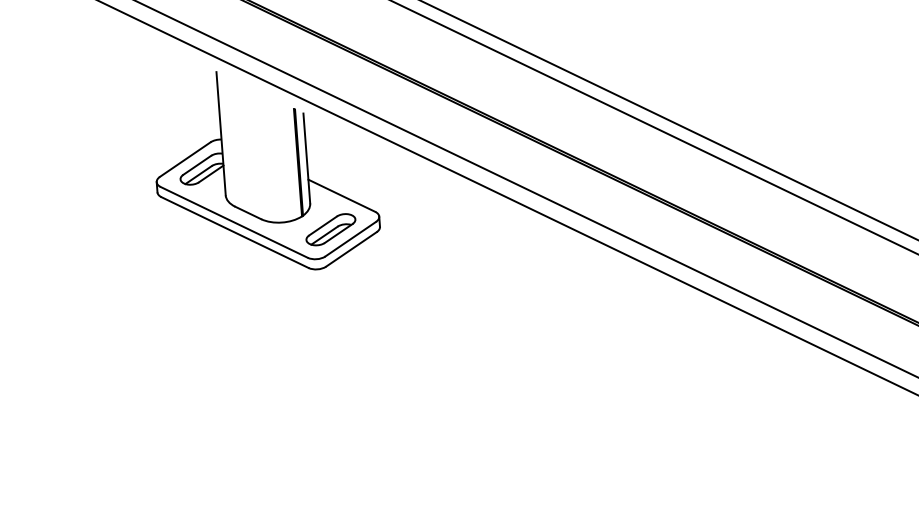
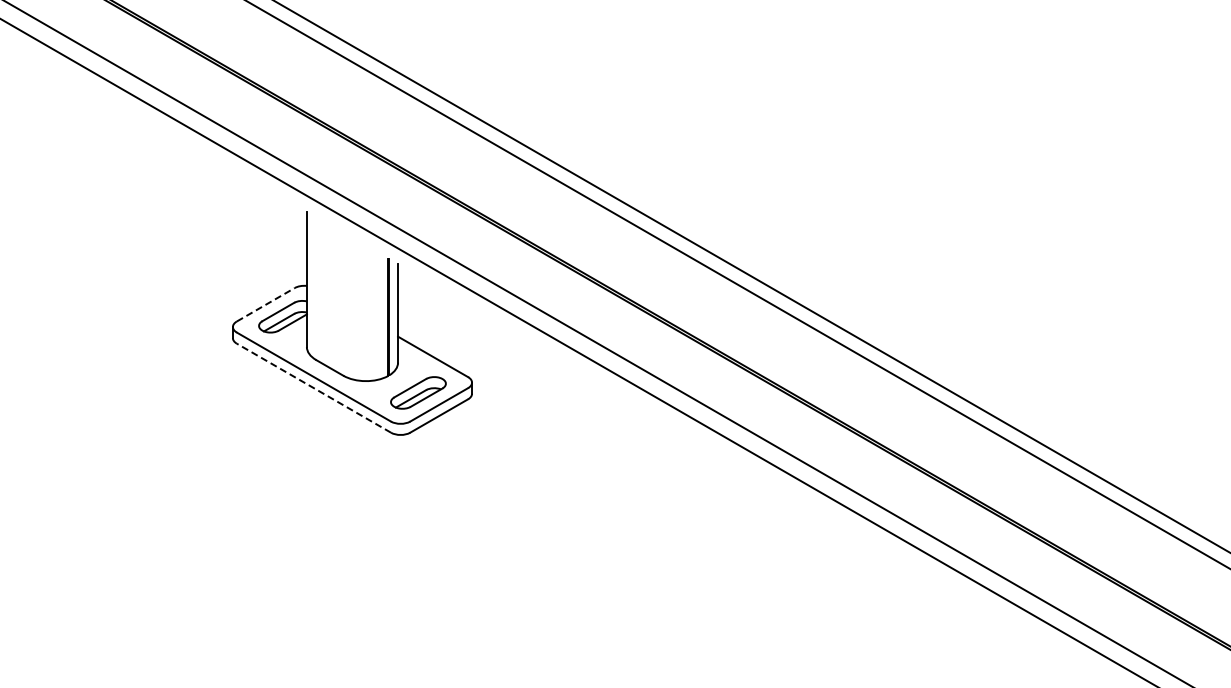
line: (185, 159) -> (266, 304), solid -> dashed
line: (234, 232) -> (313, 388), solid -> dashed

